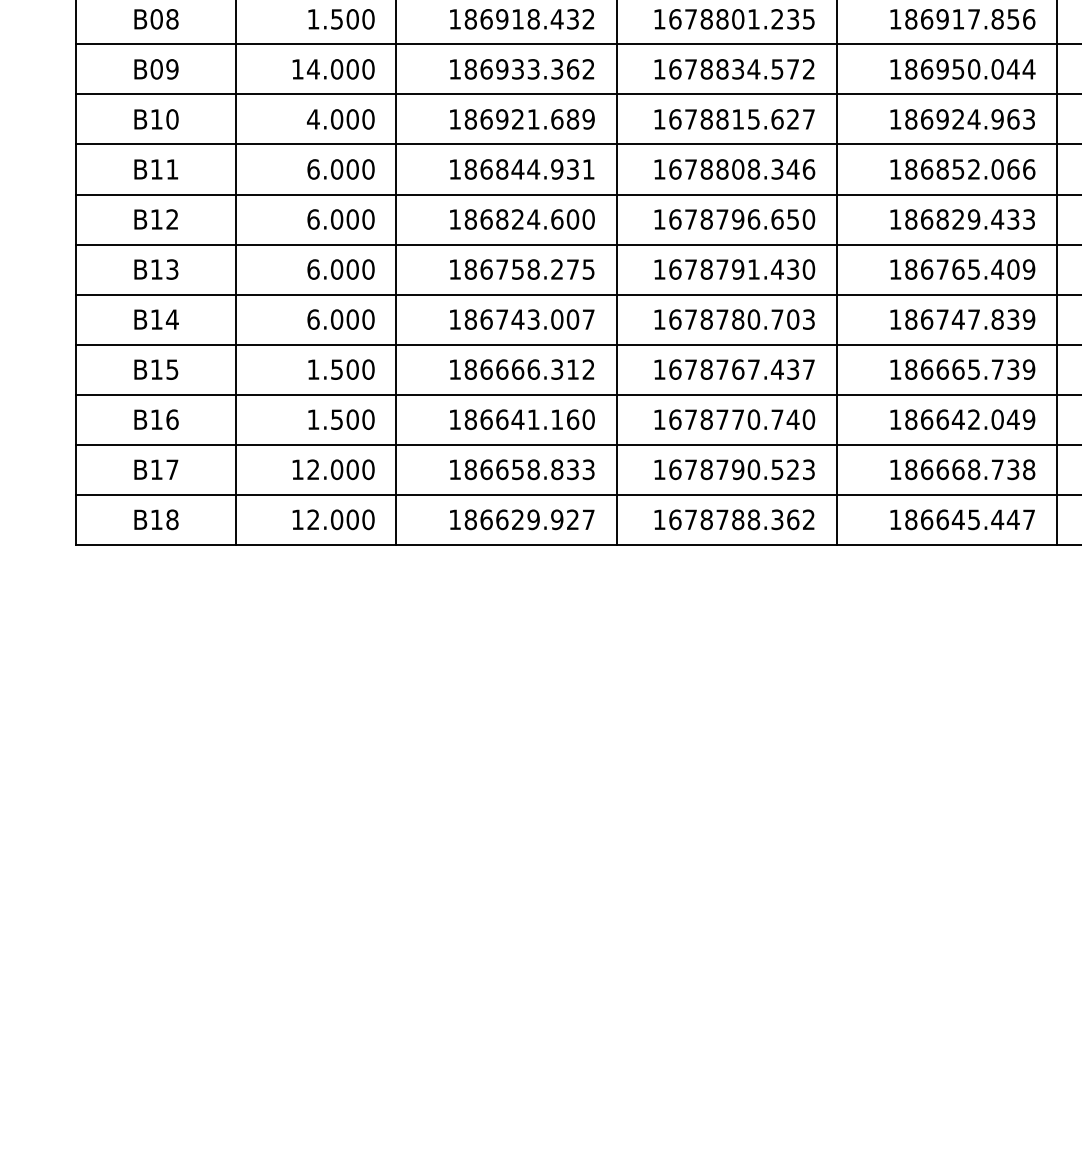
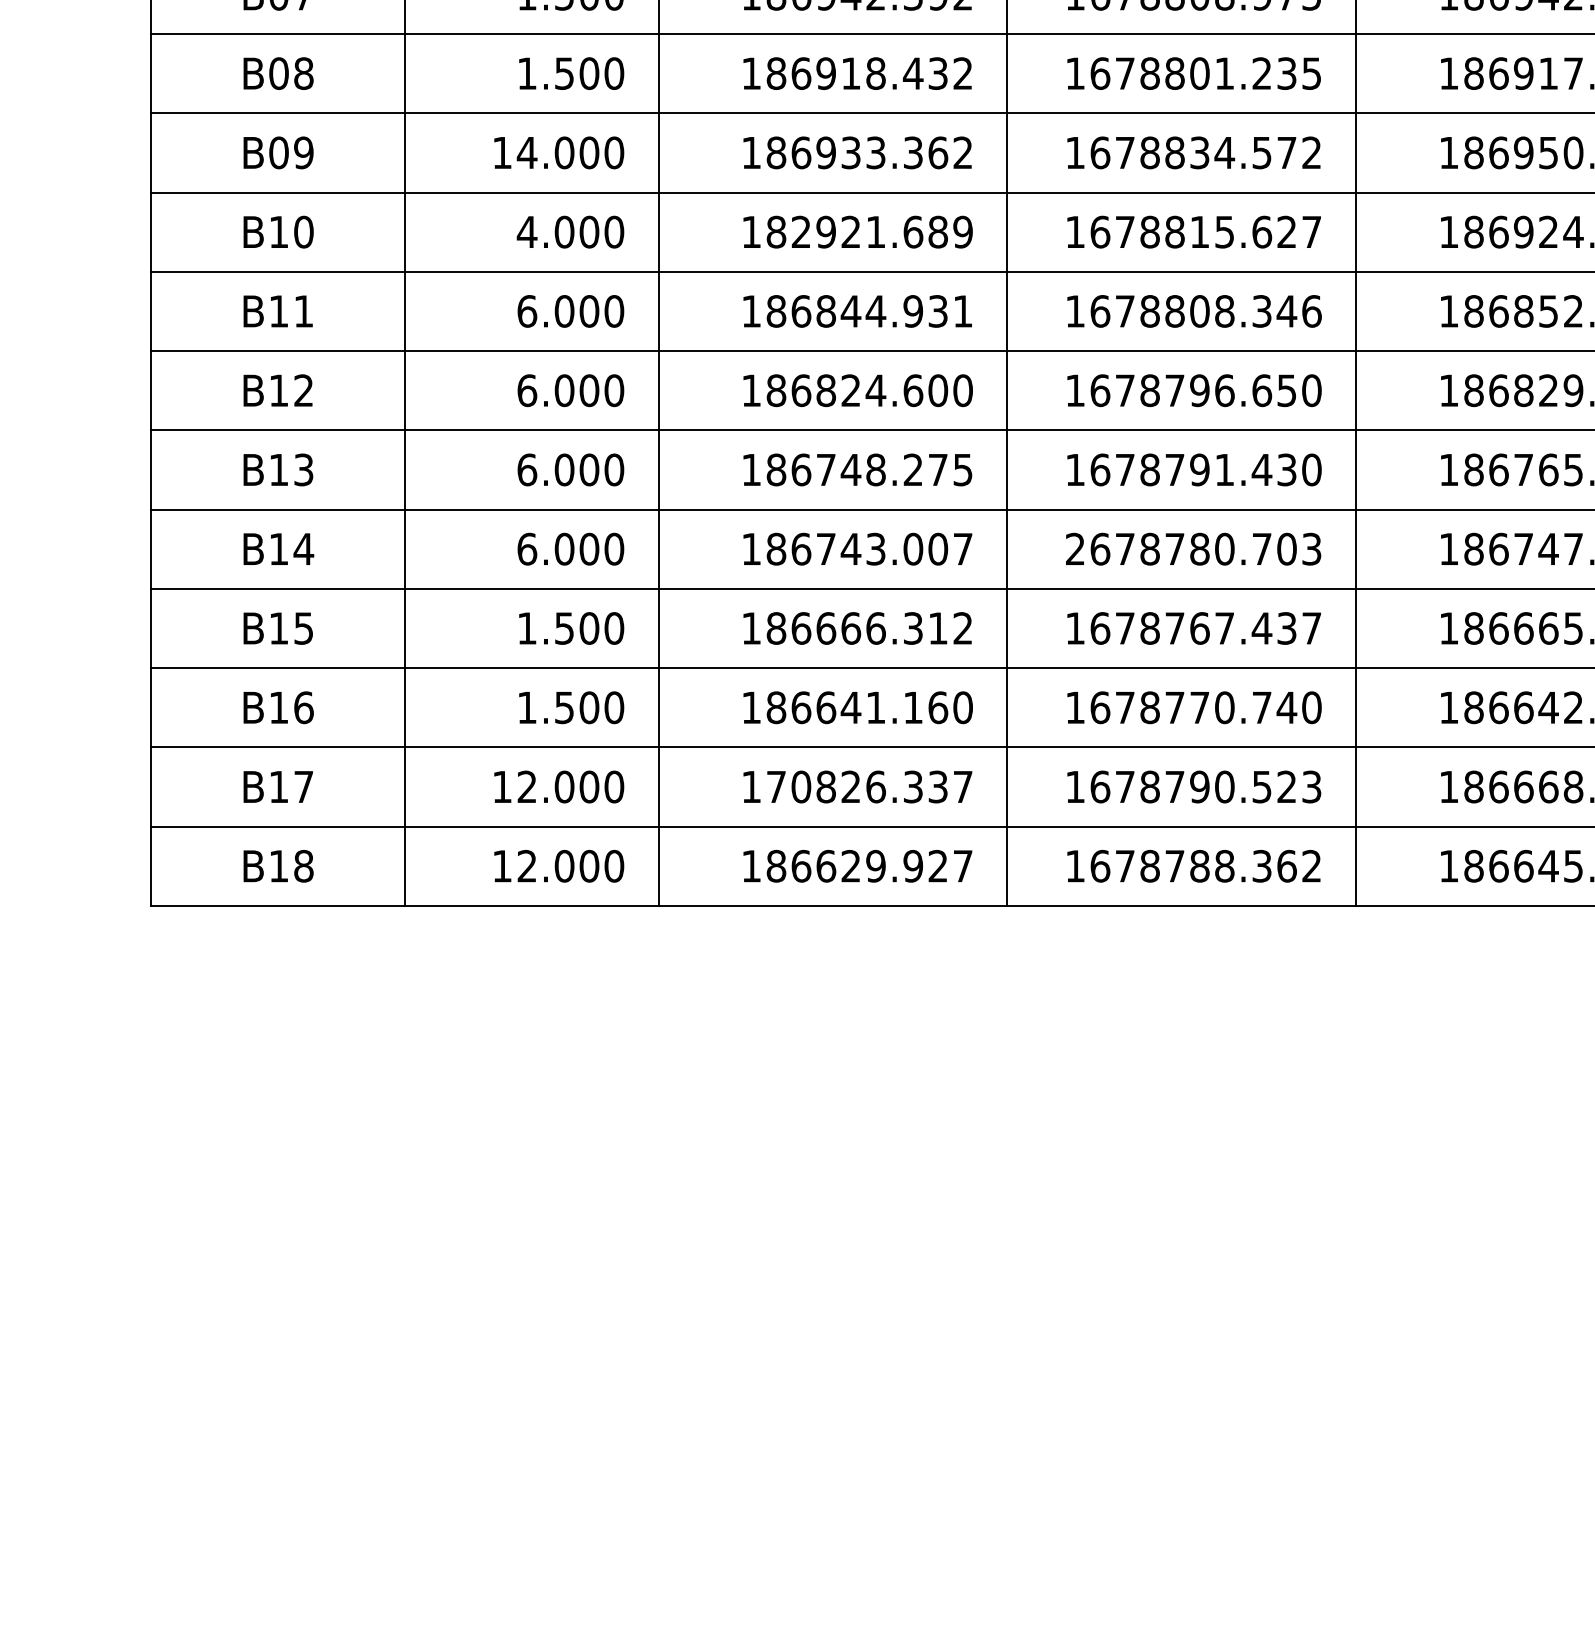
text: (486, 119) -> (801, 232), 186921.689 -> 182921.689
text: (517, 269) -> (850, 469), 186758.275 -> 186748.275
text: (659, 319) -> (1075, 549), 1678780.703 -> 2678780.703
text: (529, 469) -> (869, 786), 186658.833 -> 170826.337

